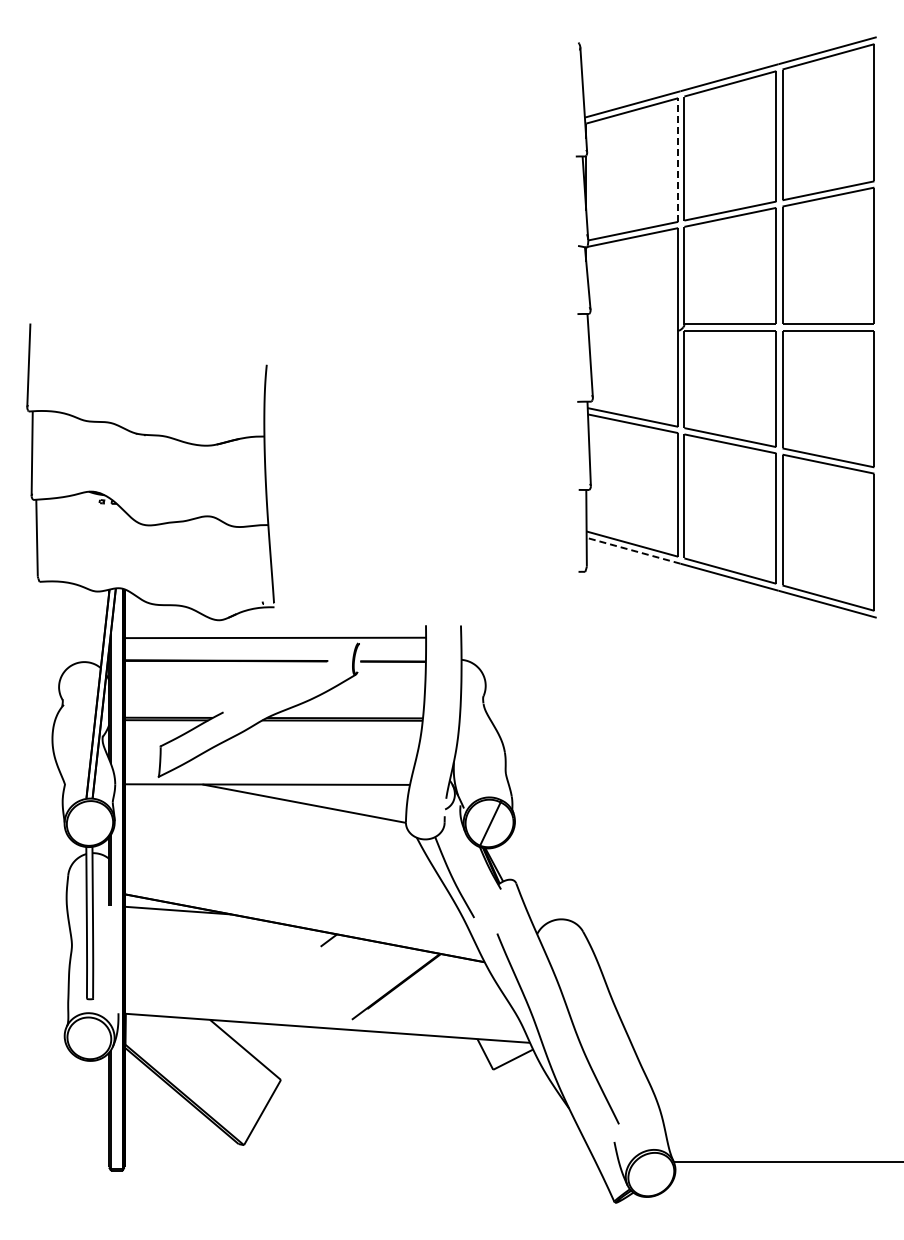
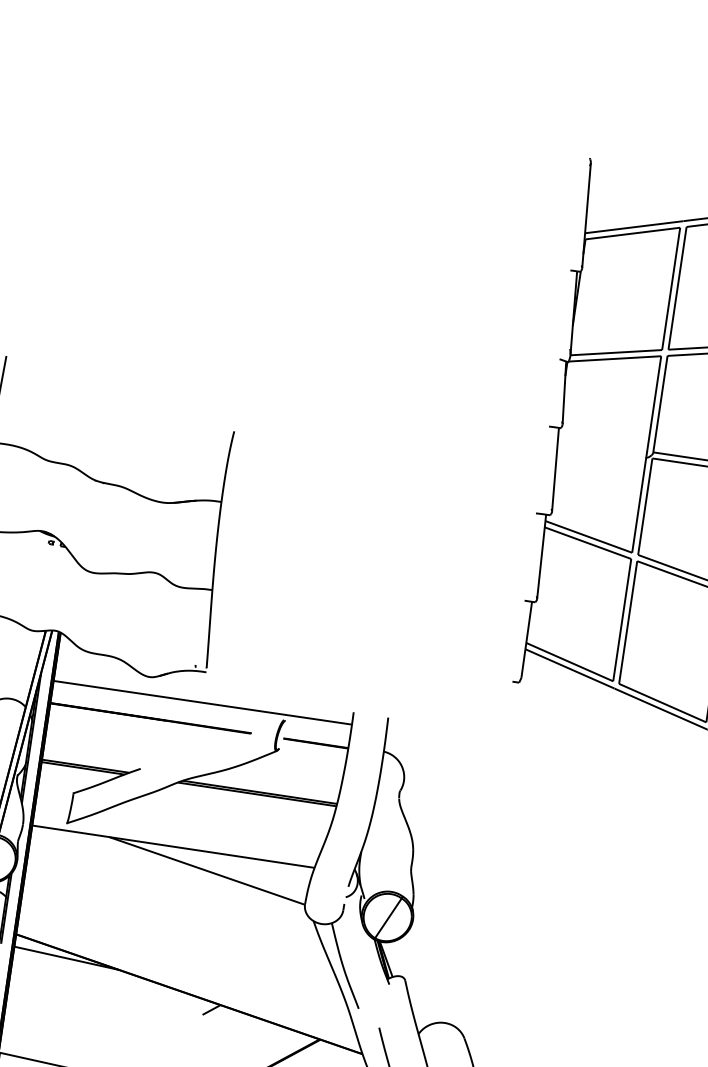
line: (678, 160) -> (671, 289), dashed -> solid
line: (633, 550) -> (569, 668), dashed -> solid

